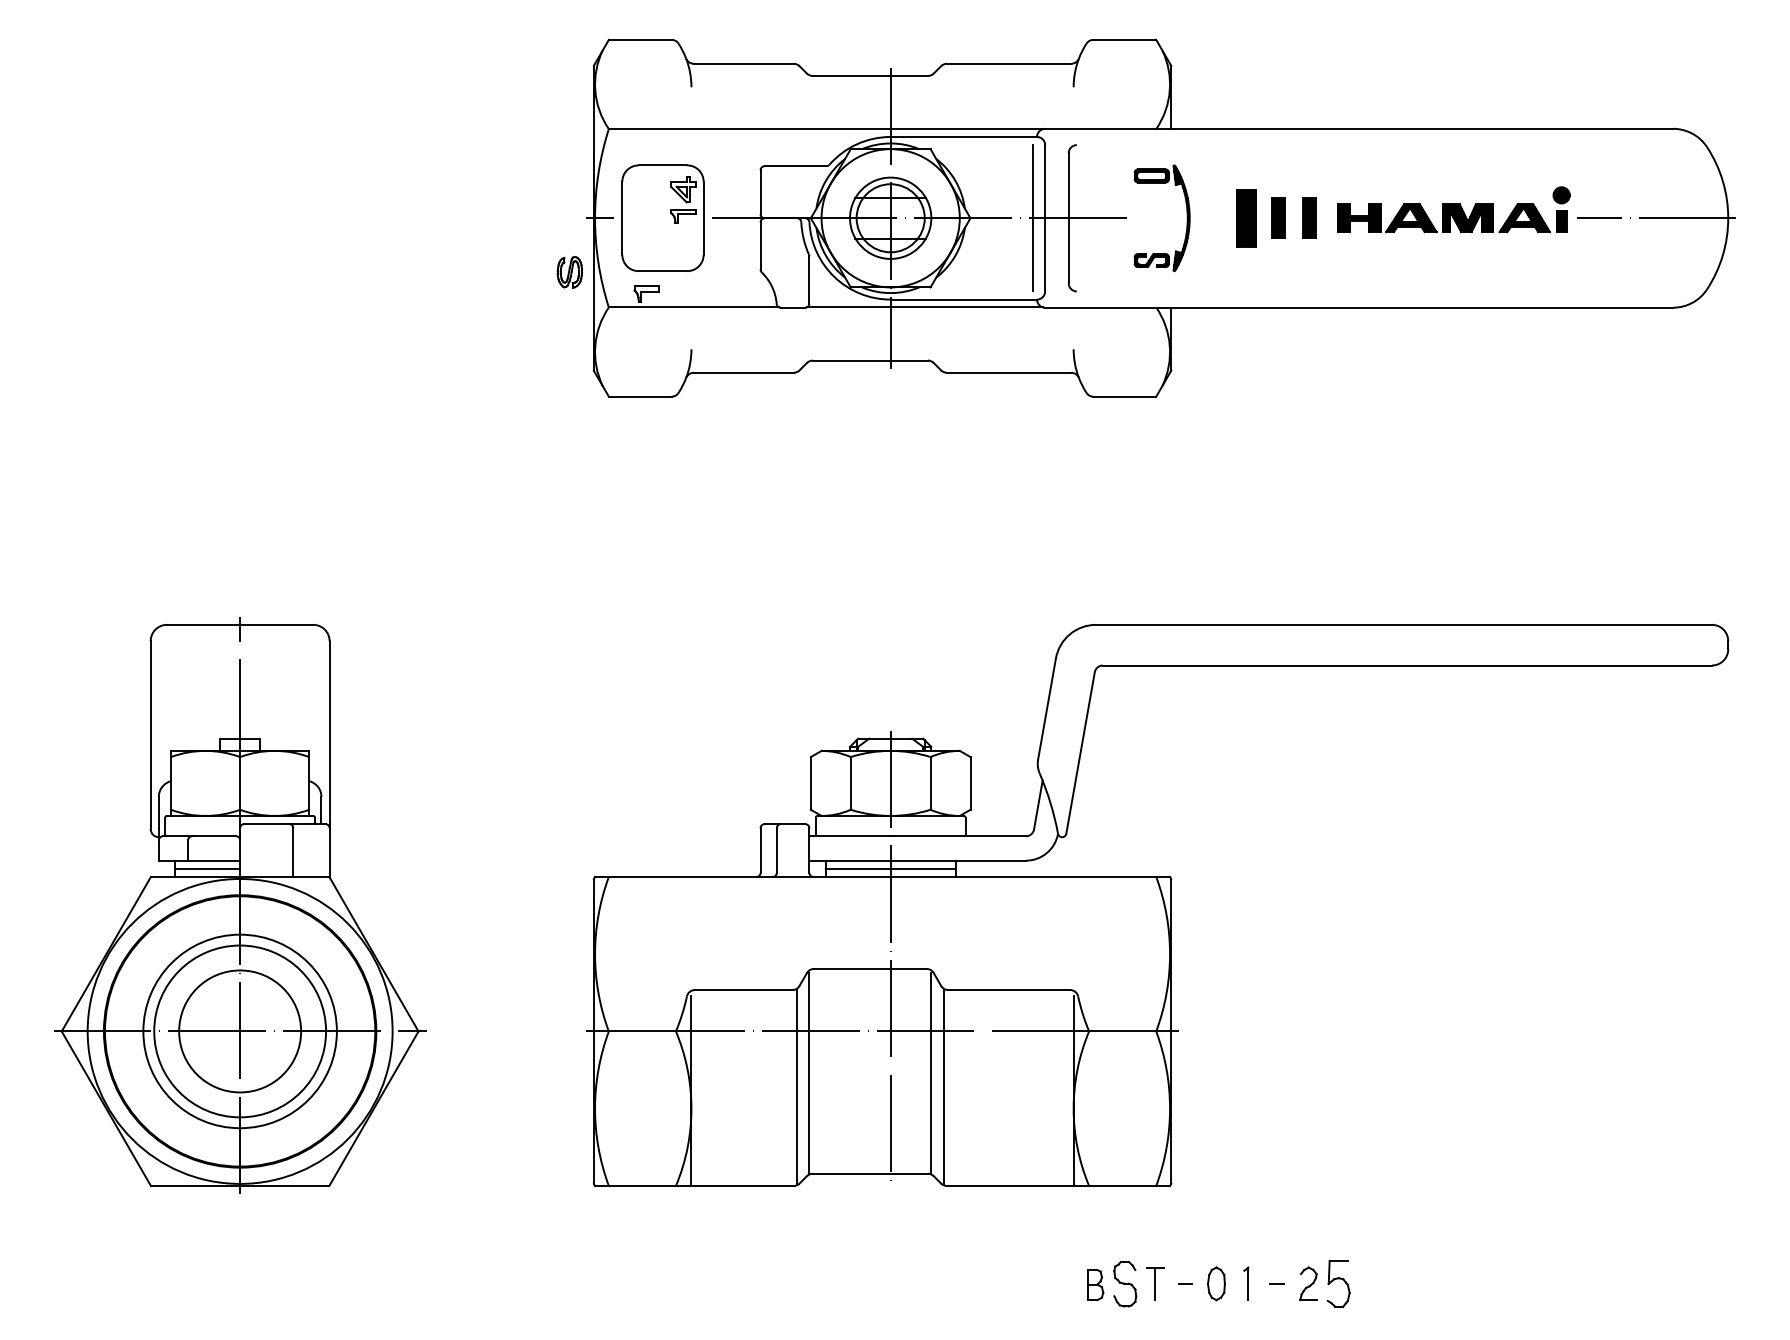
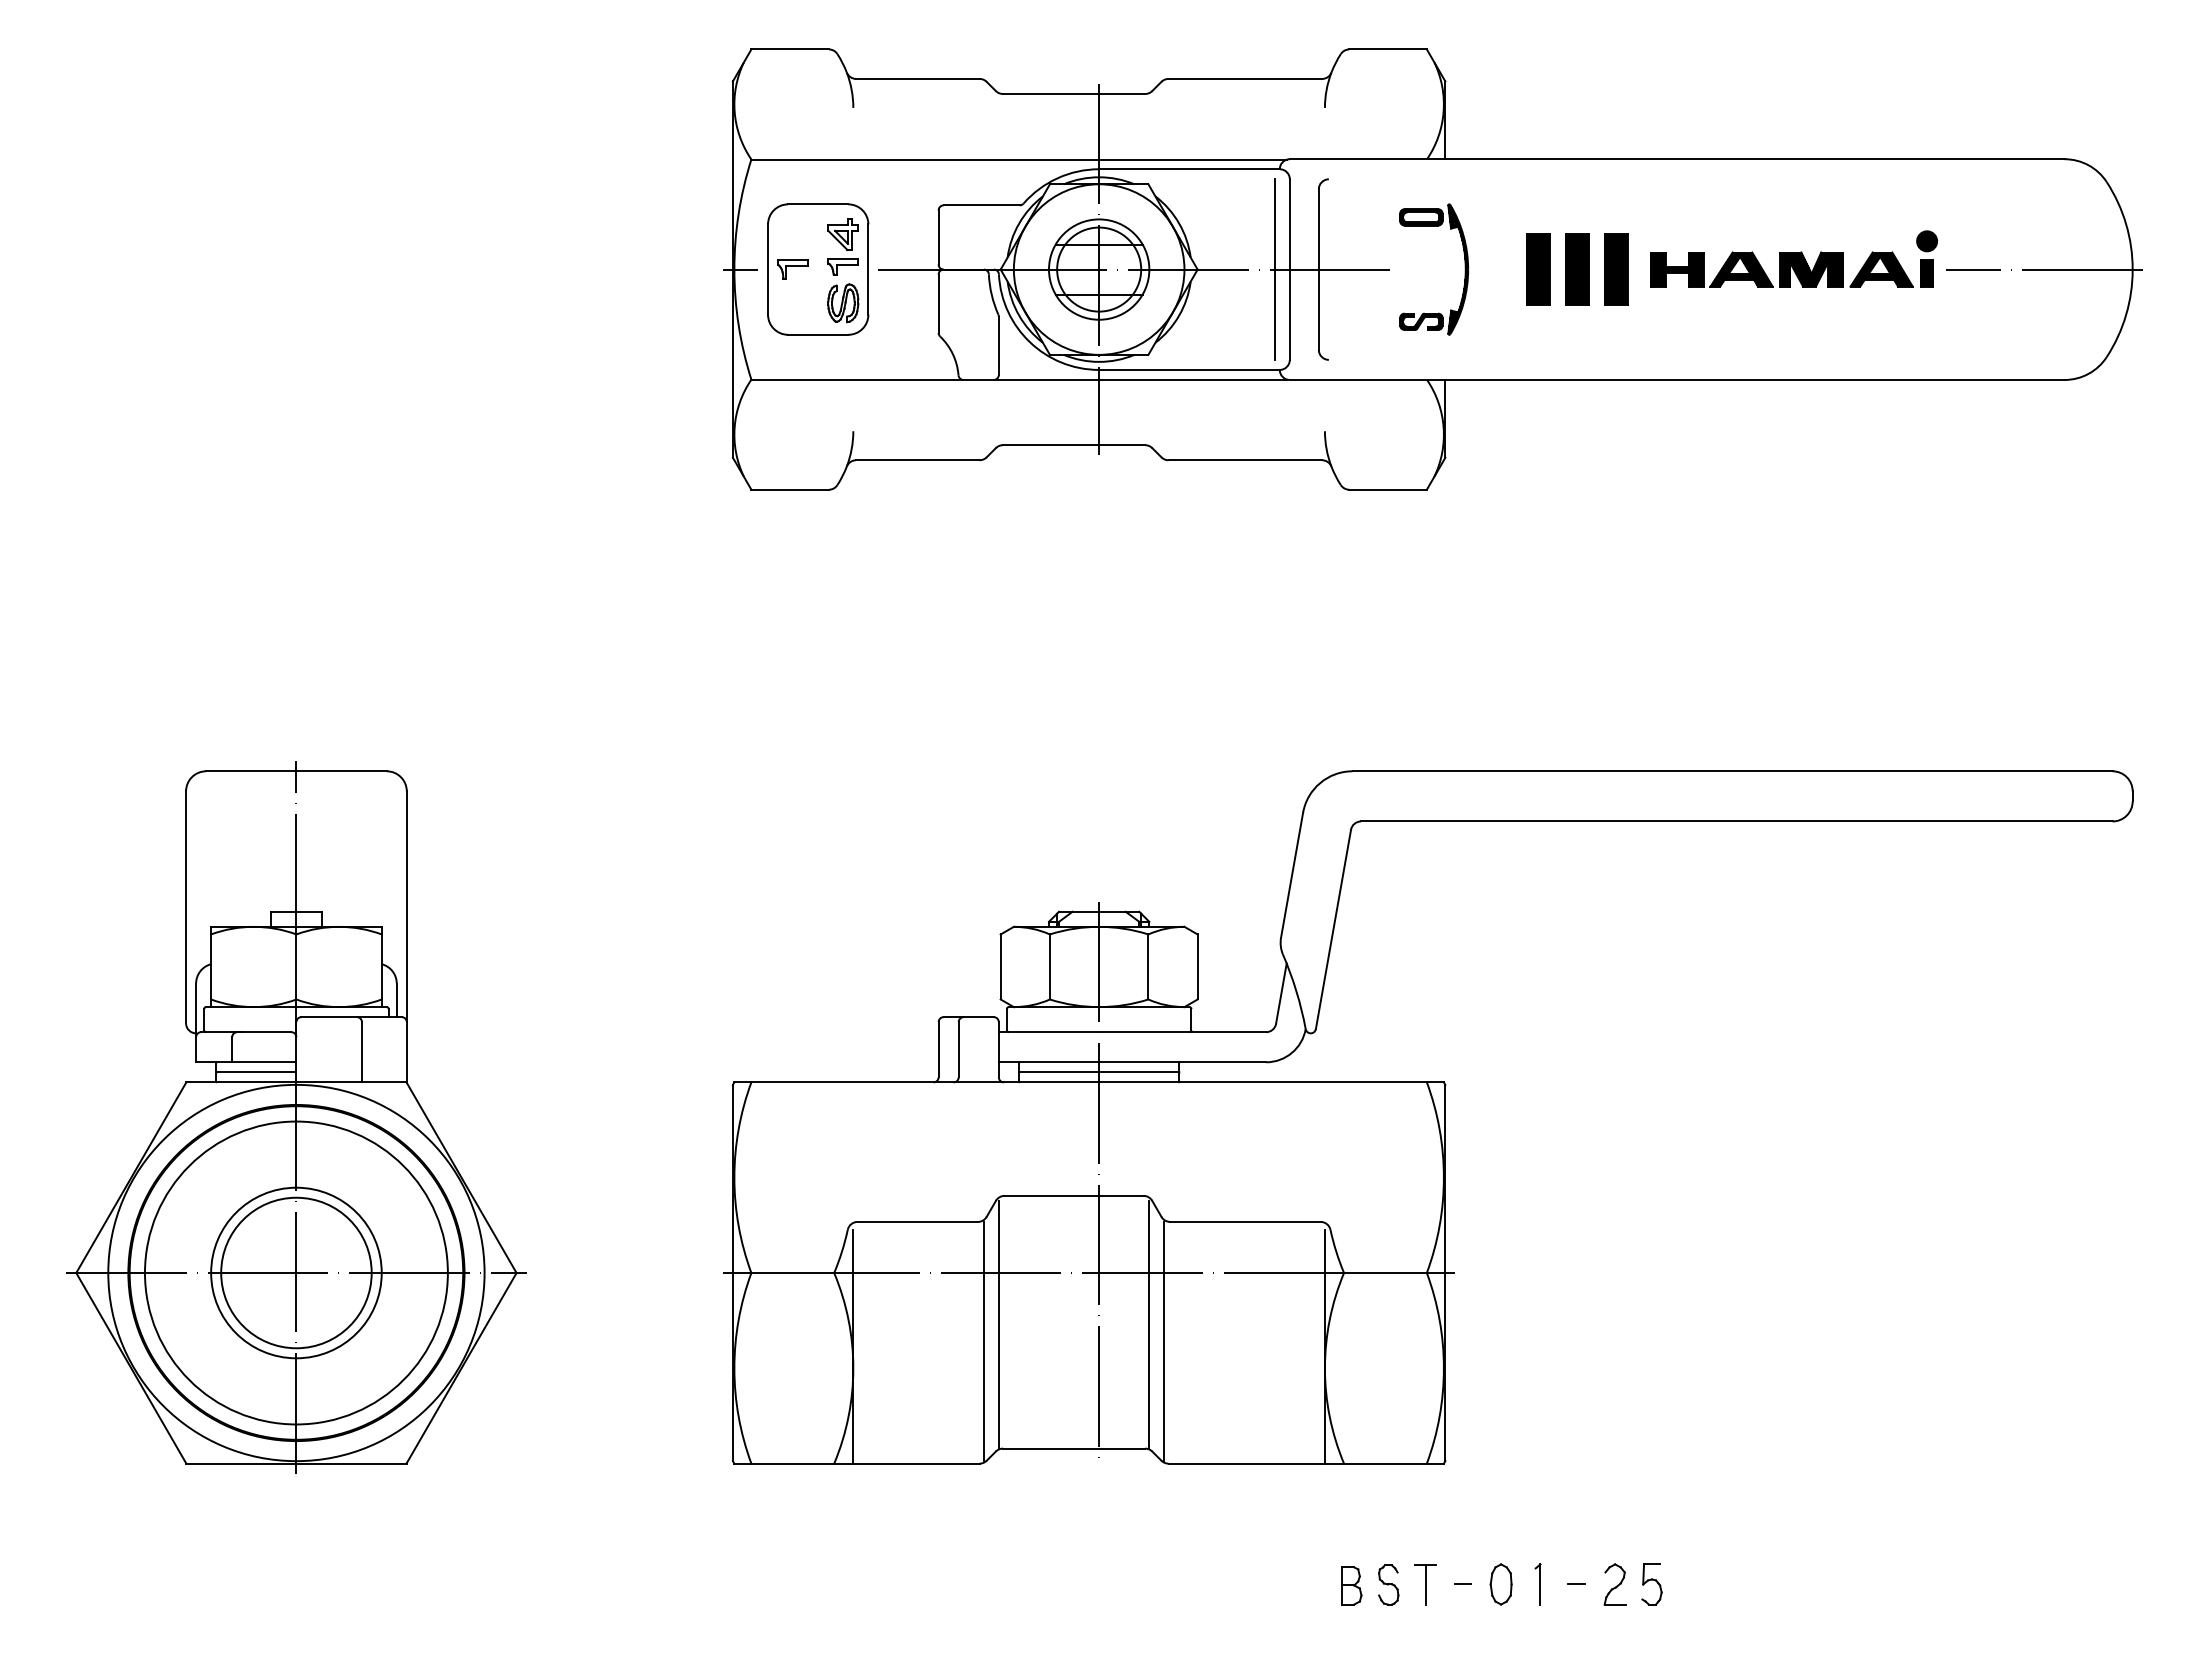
part: (1278, 218) -> (1577, 269), size x1.43
part: (1309, 218) -> (1616, 269), size x1.43
part: (570, 272) -> (843, 303), moved
part: (646, 294) -> (792, 269), moved
circle: (239, 1031) -> (295, 1272), size x1.43
circle: (240, 1031) -> (296, 1272), size x0.71
part: (1125, 1283) -> (1388, 1584), size x0.71
part: (1338, 1283) -> (1651, 1584), size x0.71

